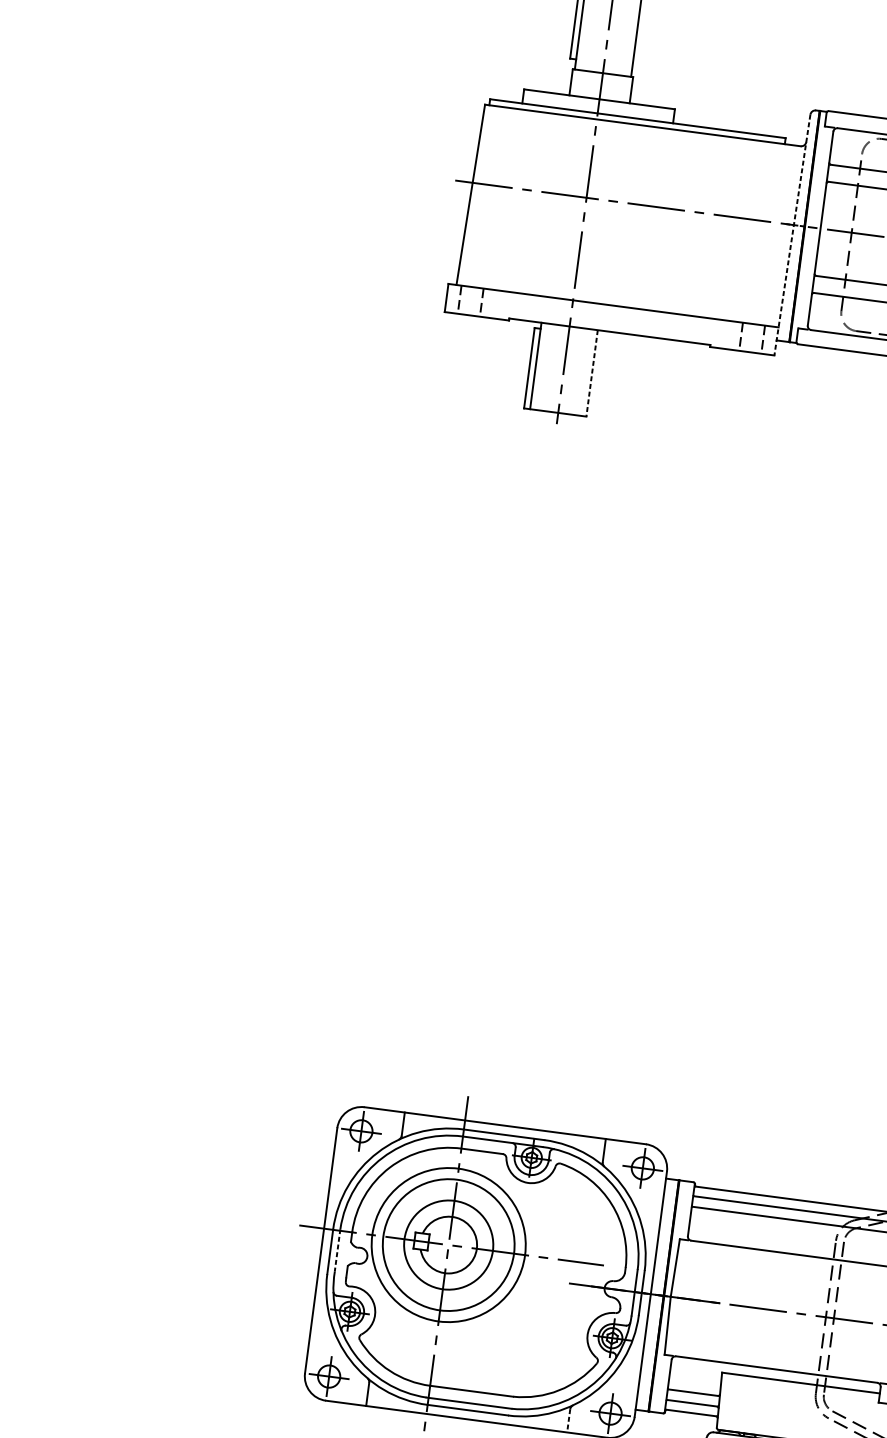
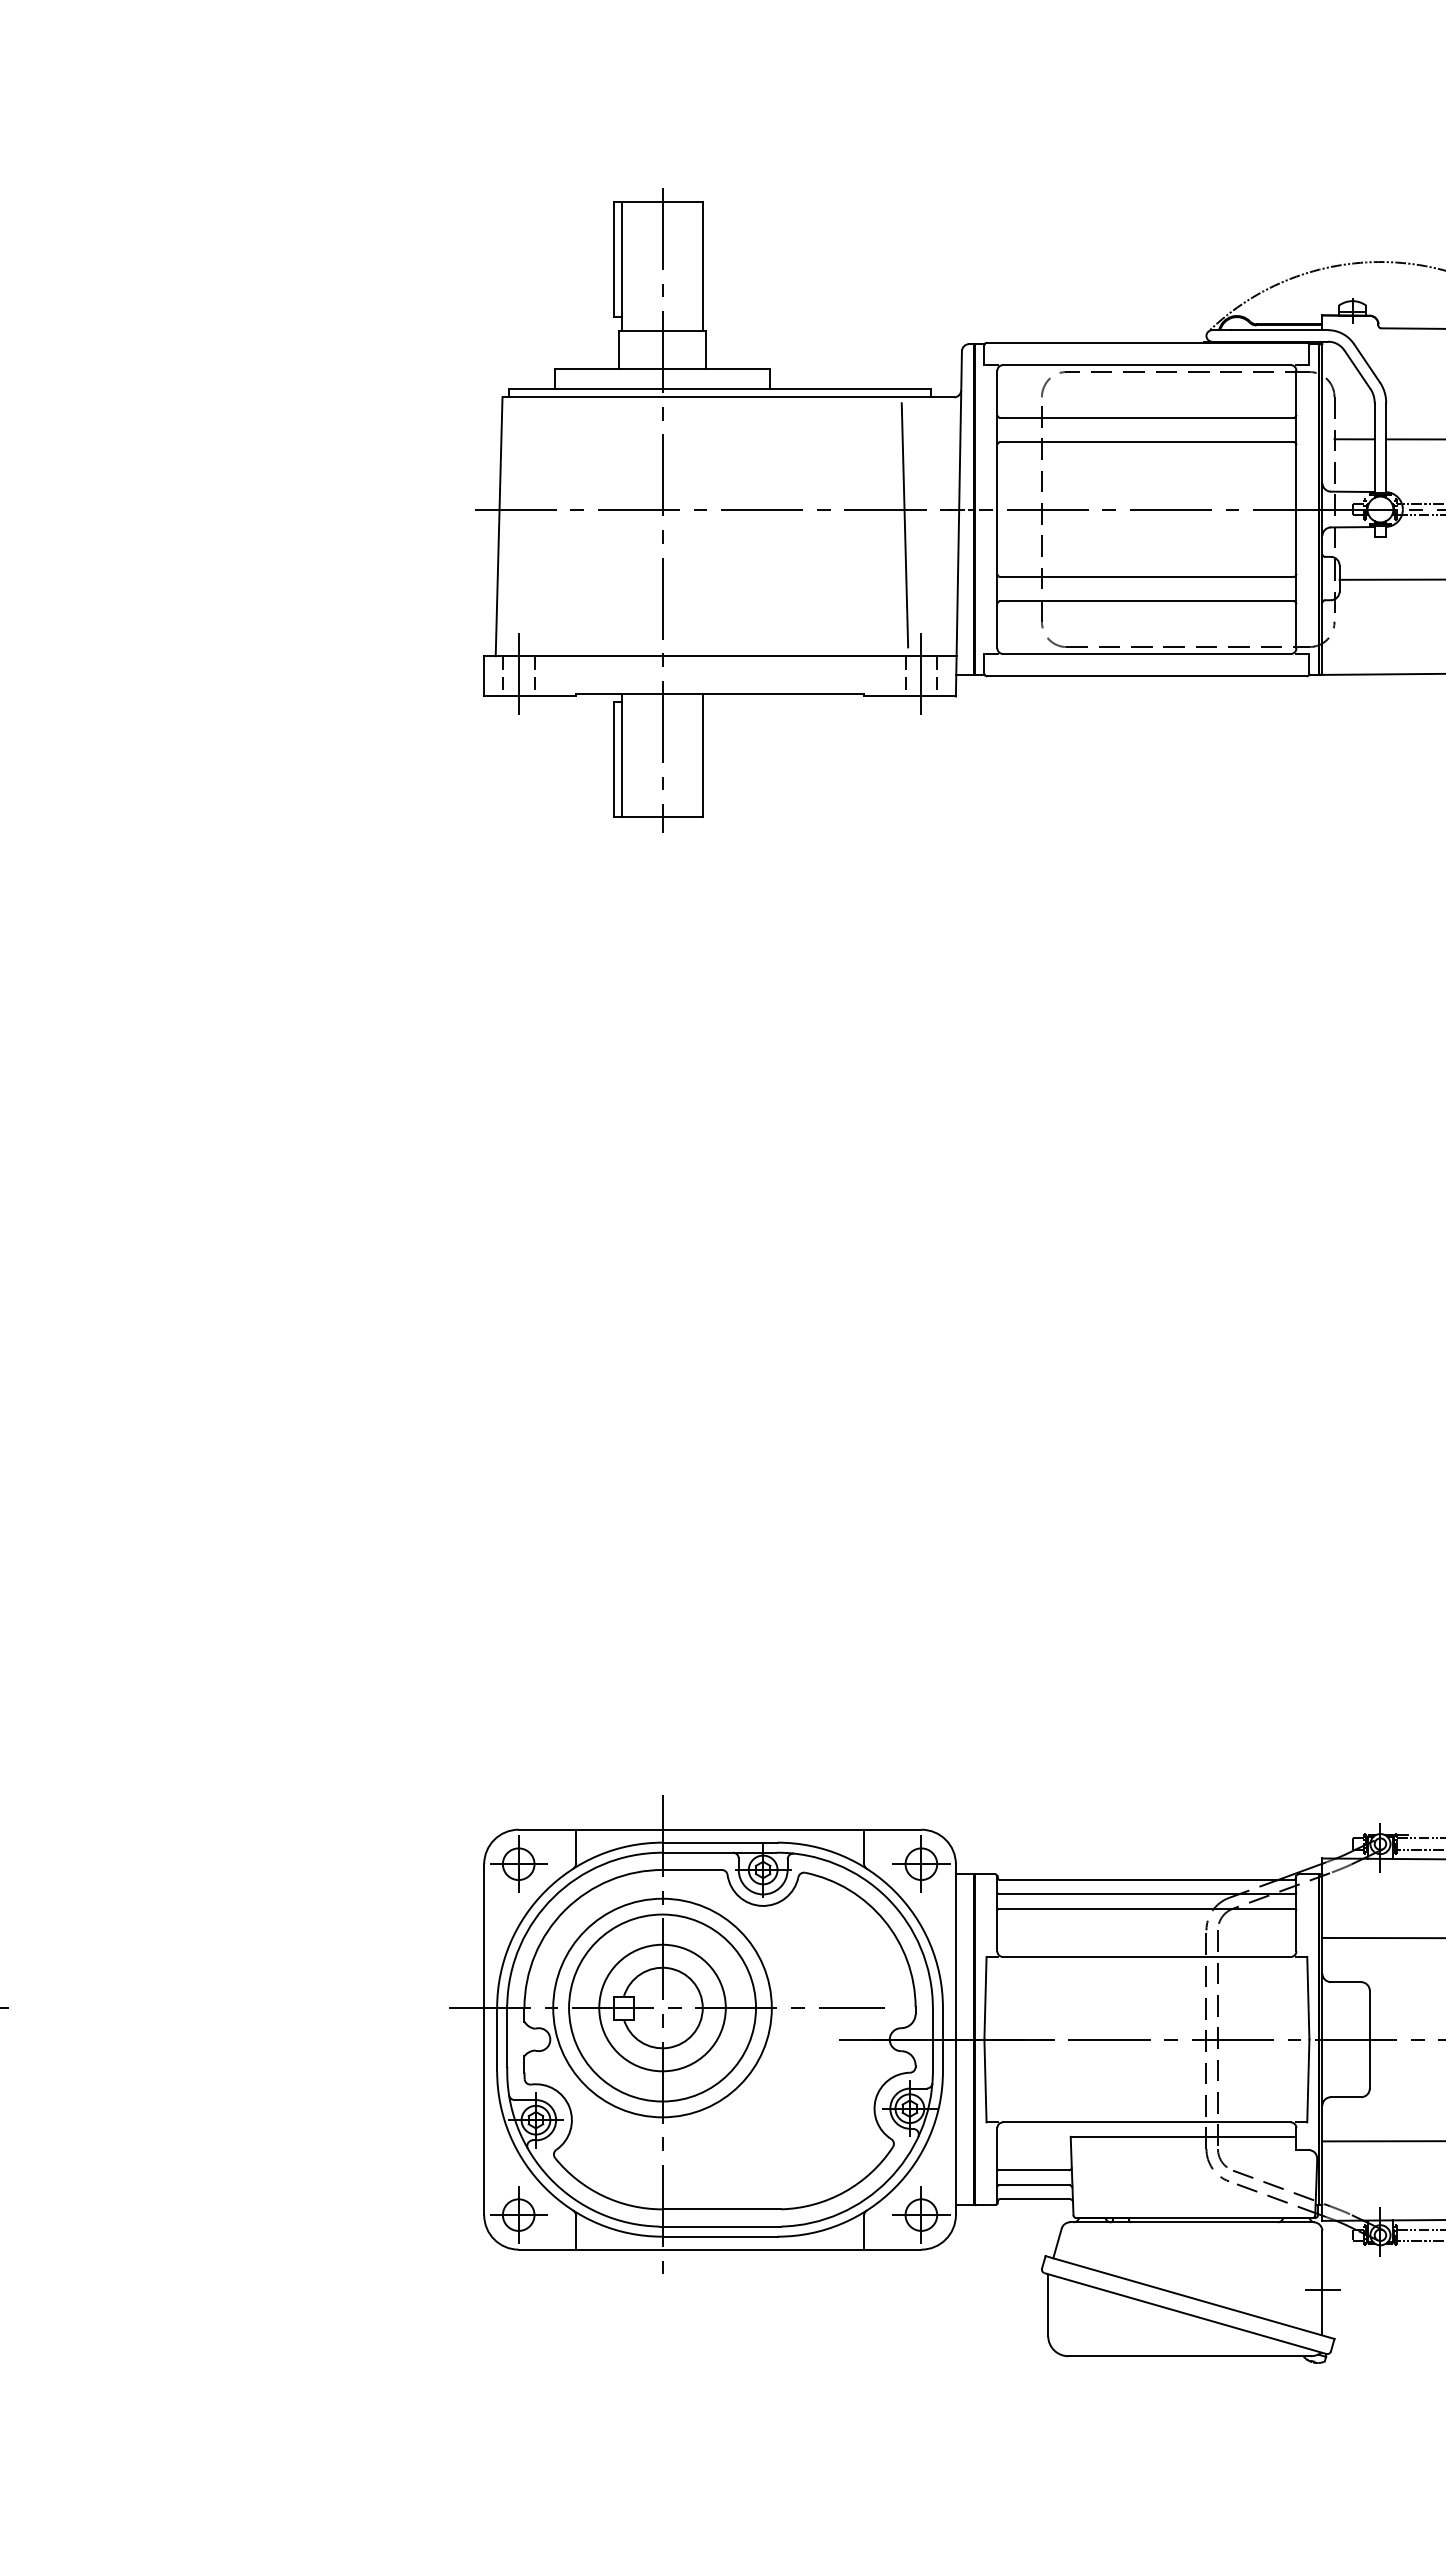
line: (754, 231) -> (904, 525), added
line: (792, 234) -> (958, 523), dashed -> solid
line: (470, 301) -> (518, 676), added
line: (752, 338) -> (921, 676), added
line: (591, 373) -> (702, 755), dashed -> solid
line: (337, 1250) -> (507, 2036), dashed -> solid
line: (568, 1420) -> (863, 2232), dashed -> solid

